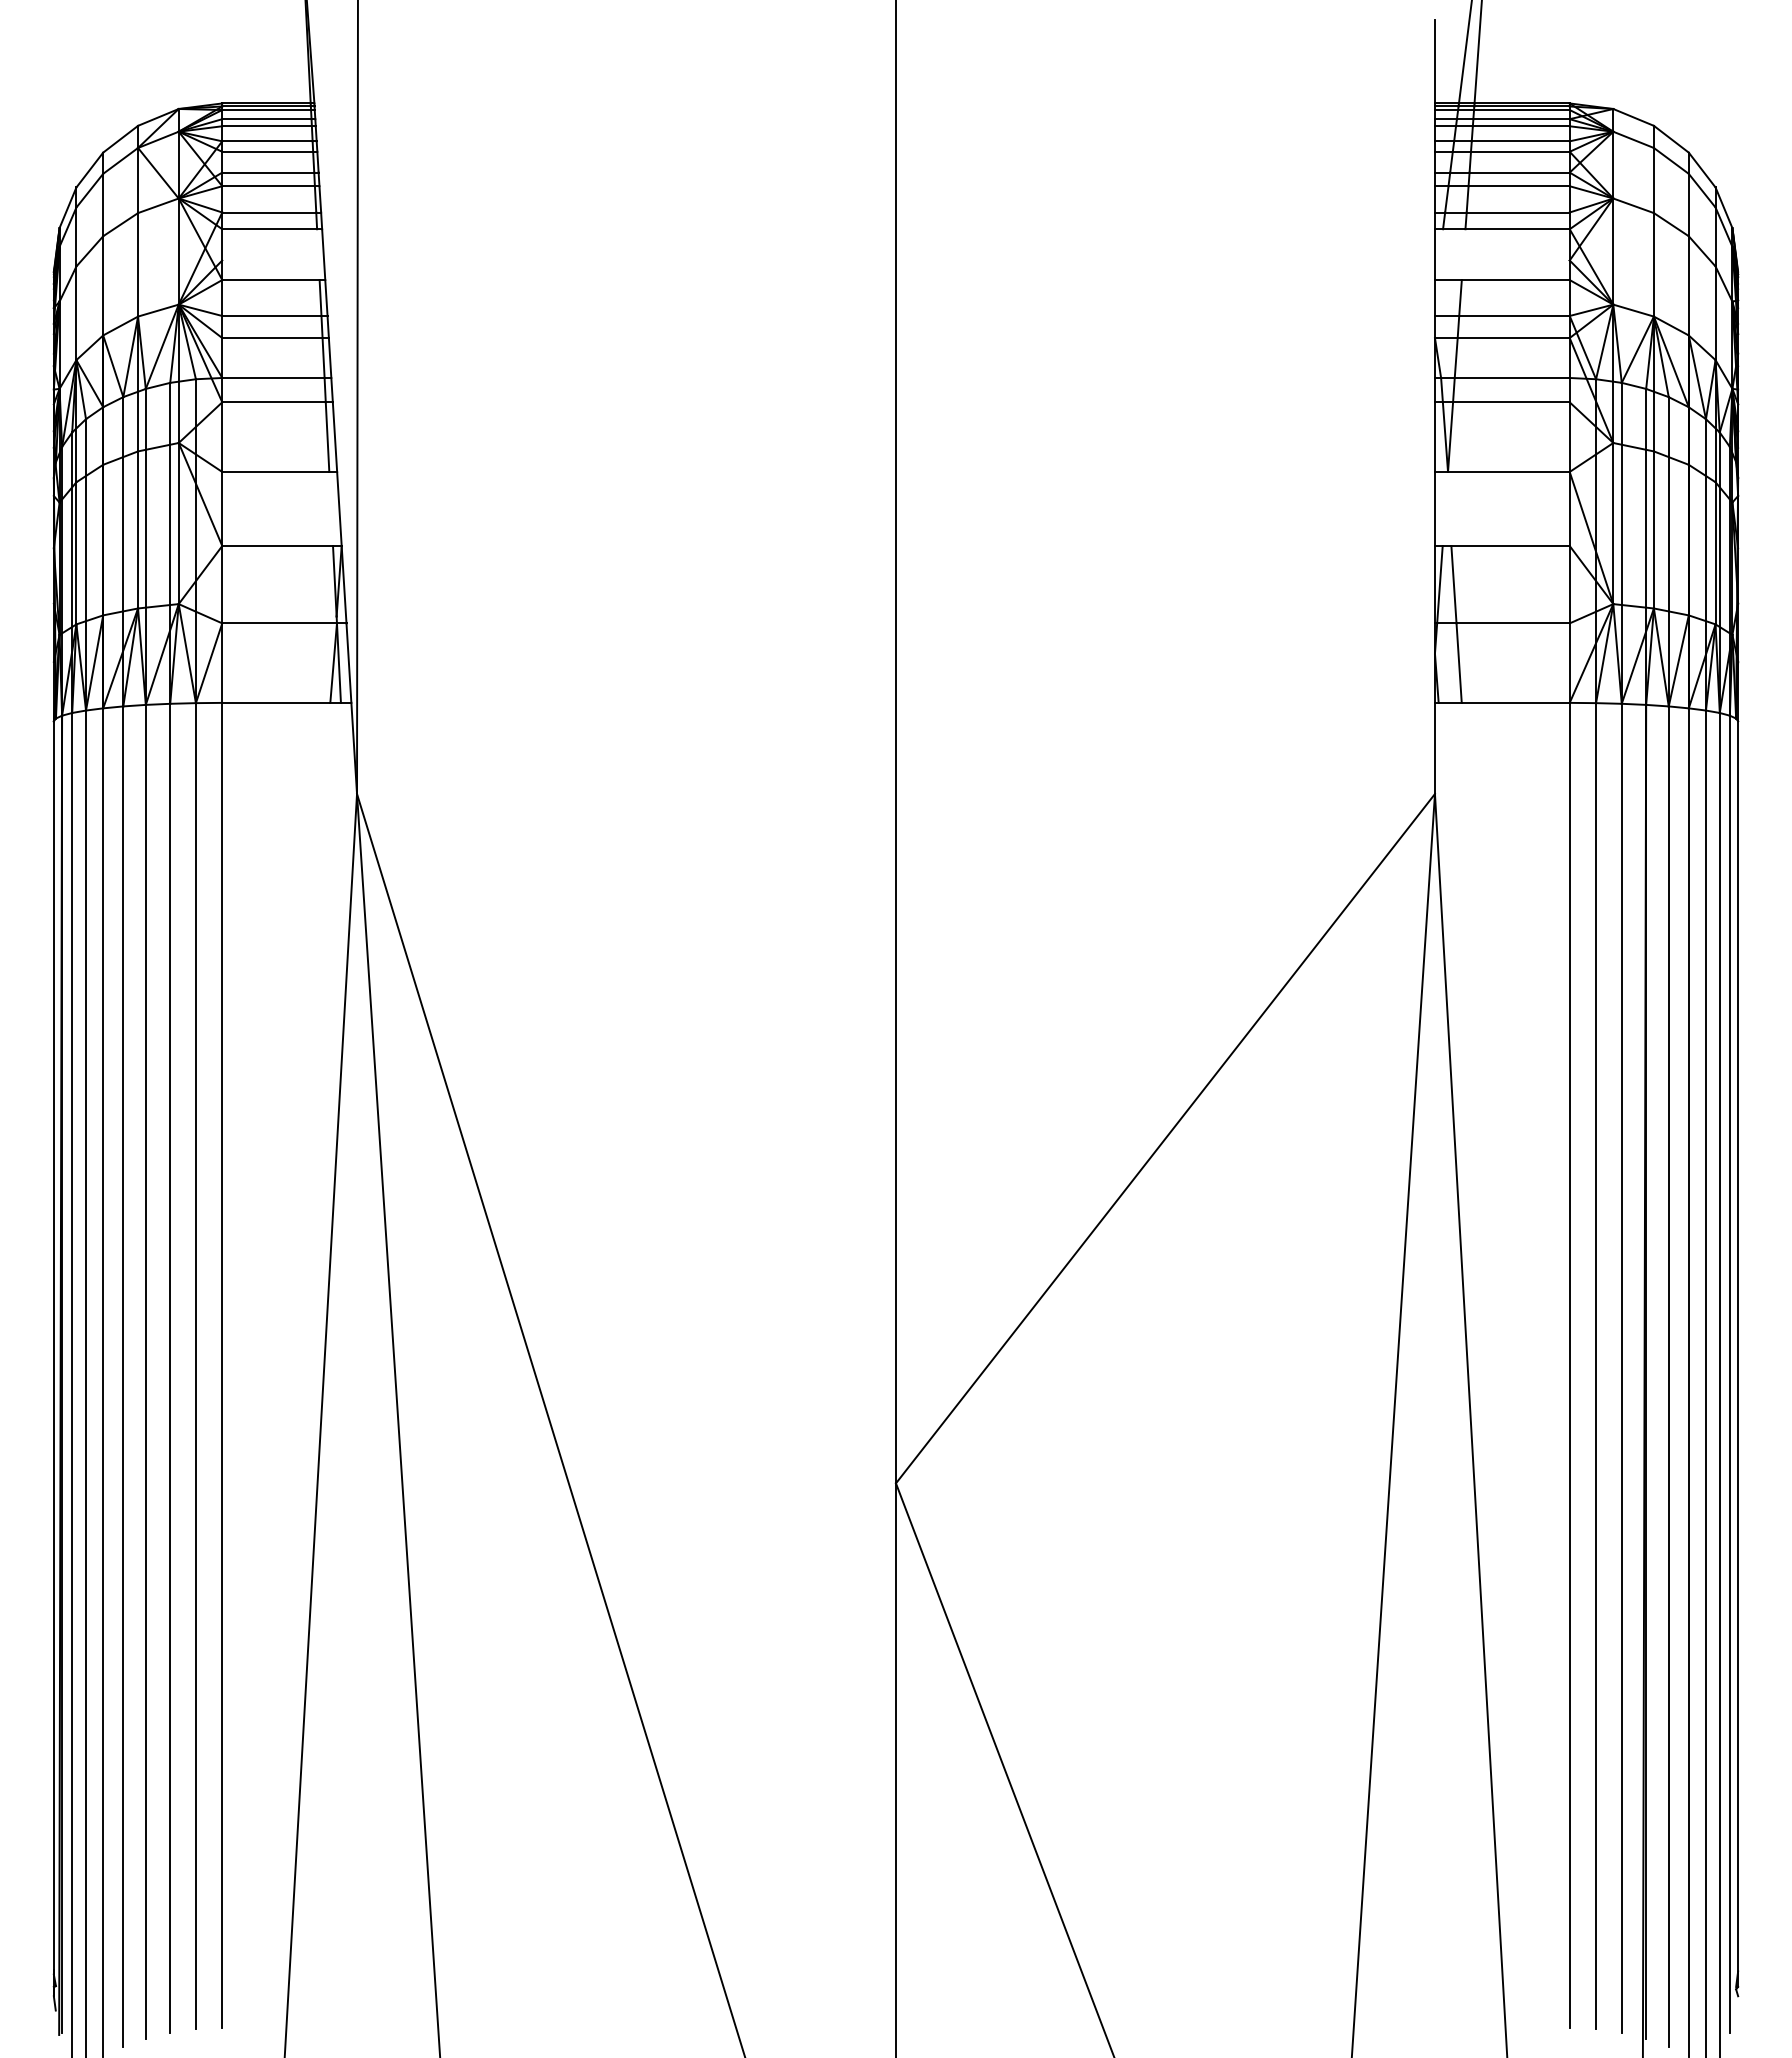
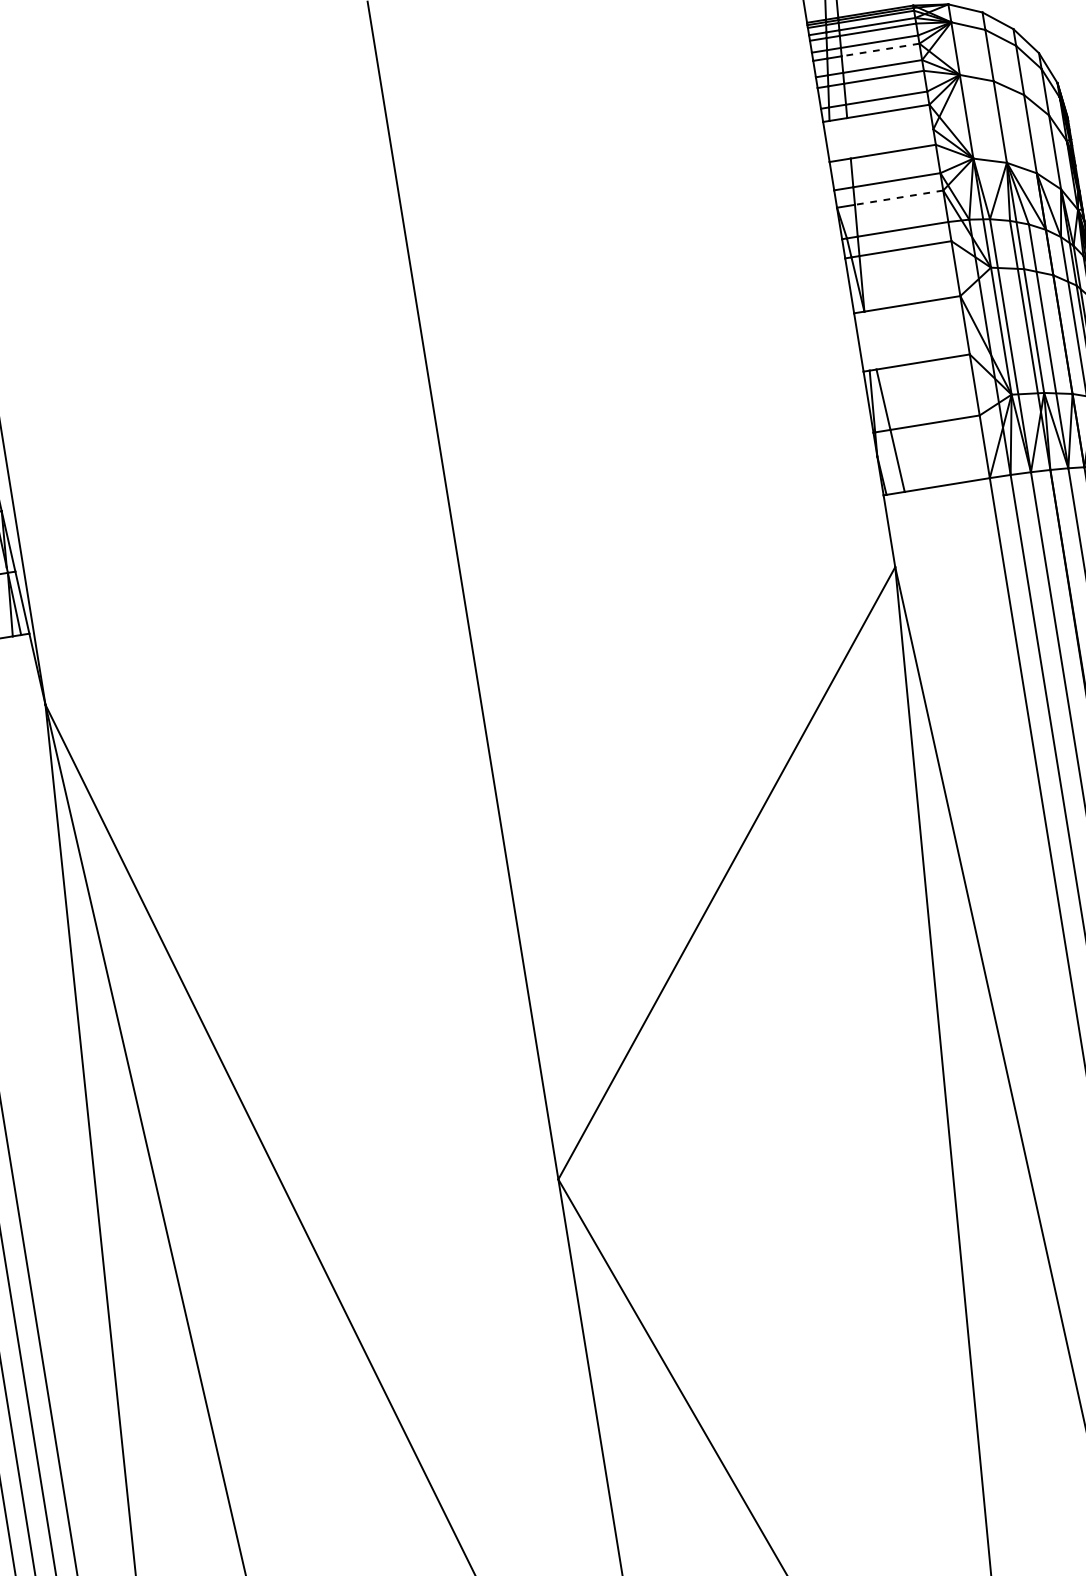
line: (1519, 151) -> (879, 49), solid -> dashed
line: (1513, 338) -> (899, 198), solid -> dashed

